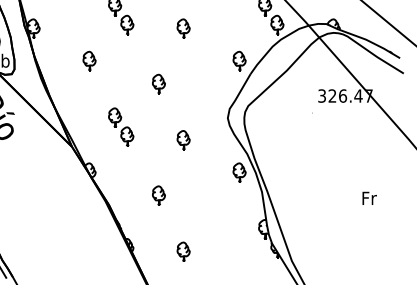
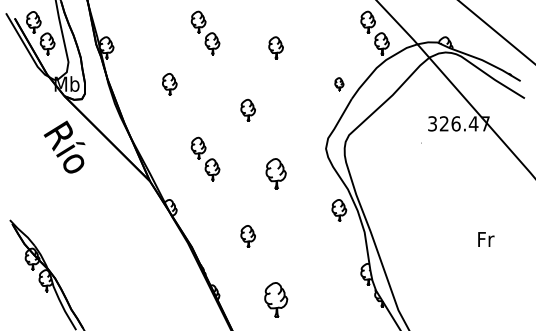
part: (239, 61) -> (339, 84), size x0.6
part: (183, 139) -> (275, 173), size x1.4
part: (183, 251) -> (275, 299), size x1.6

